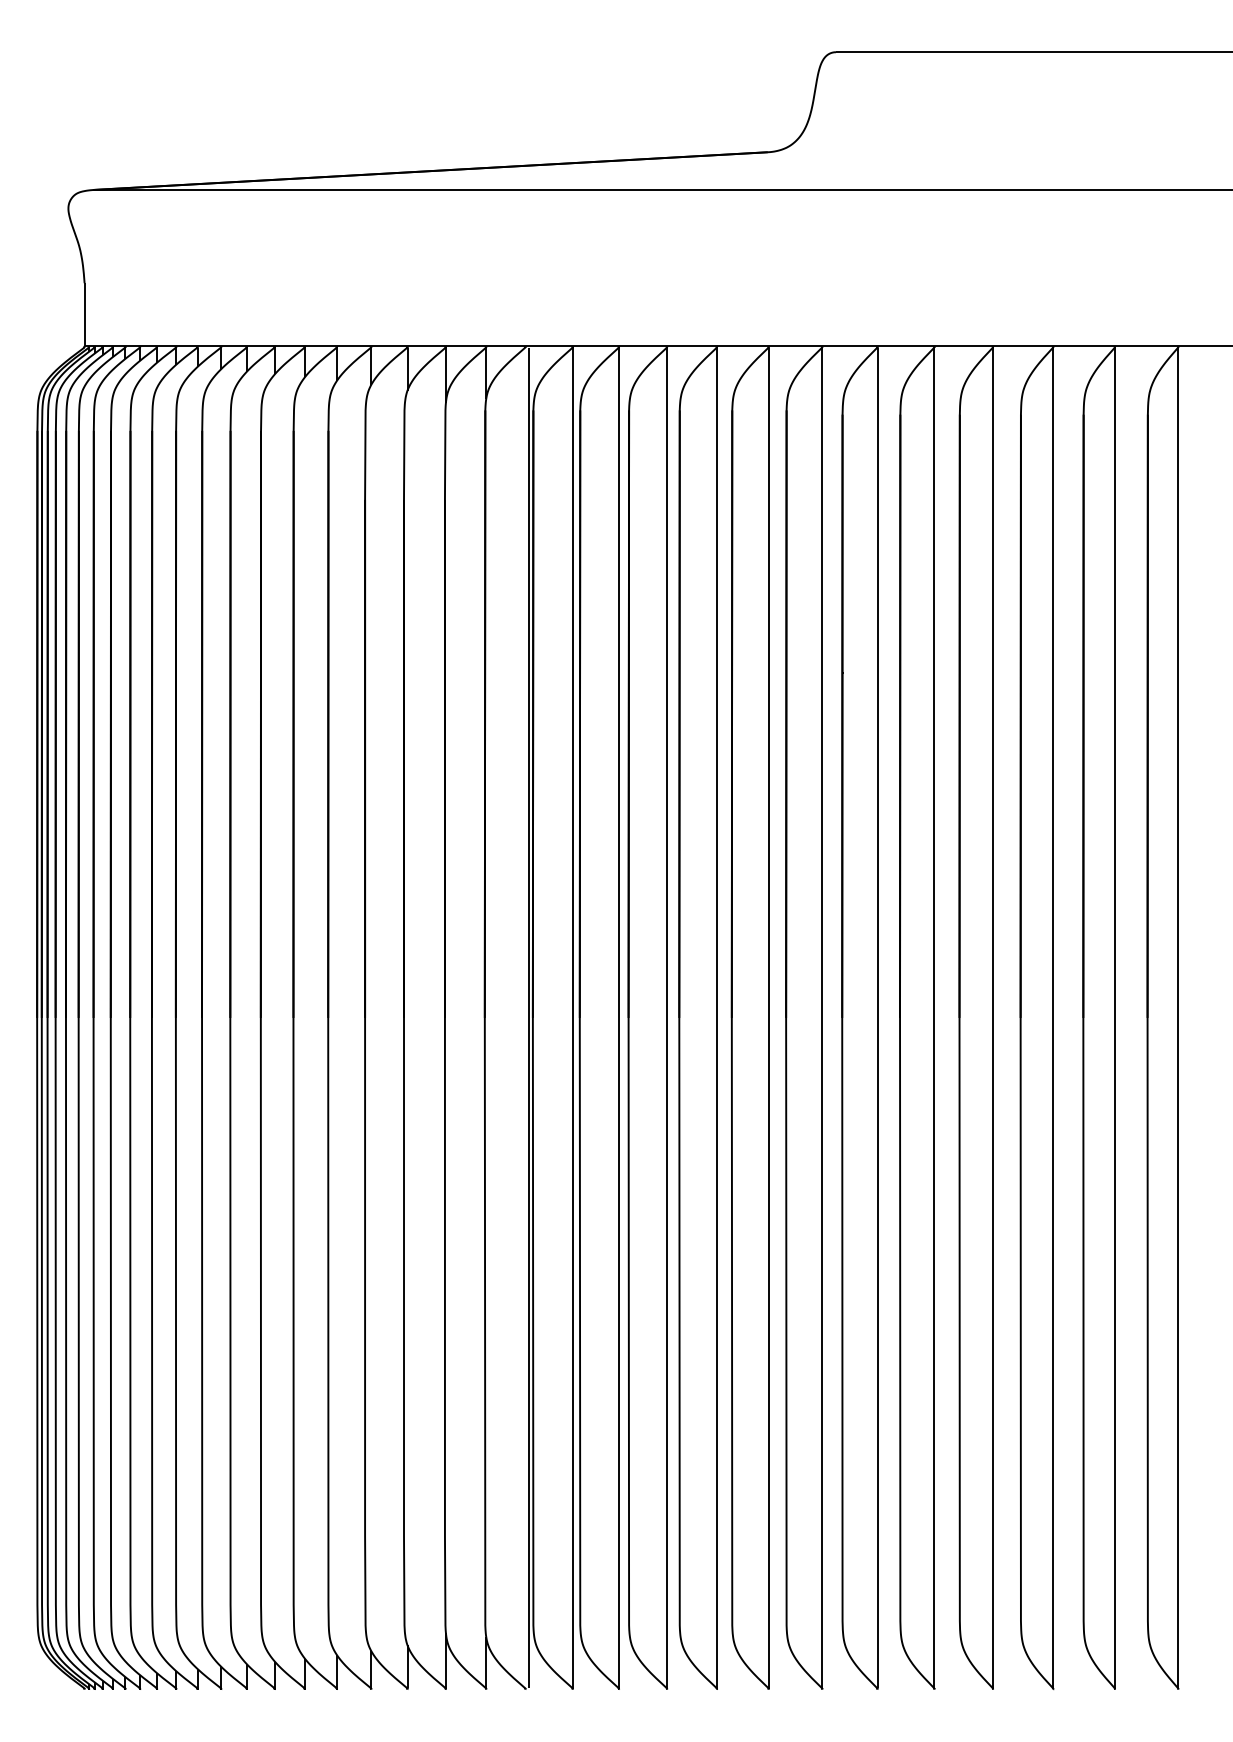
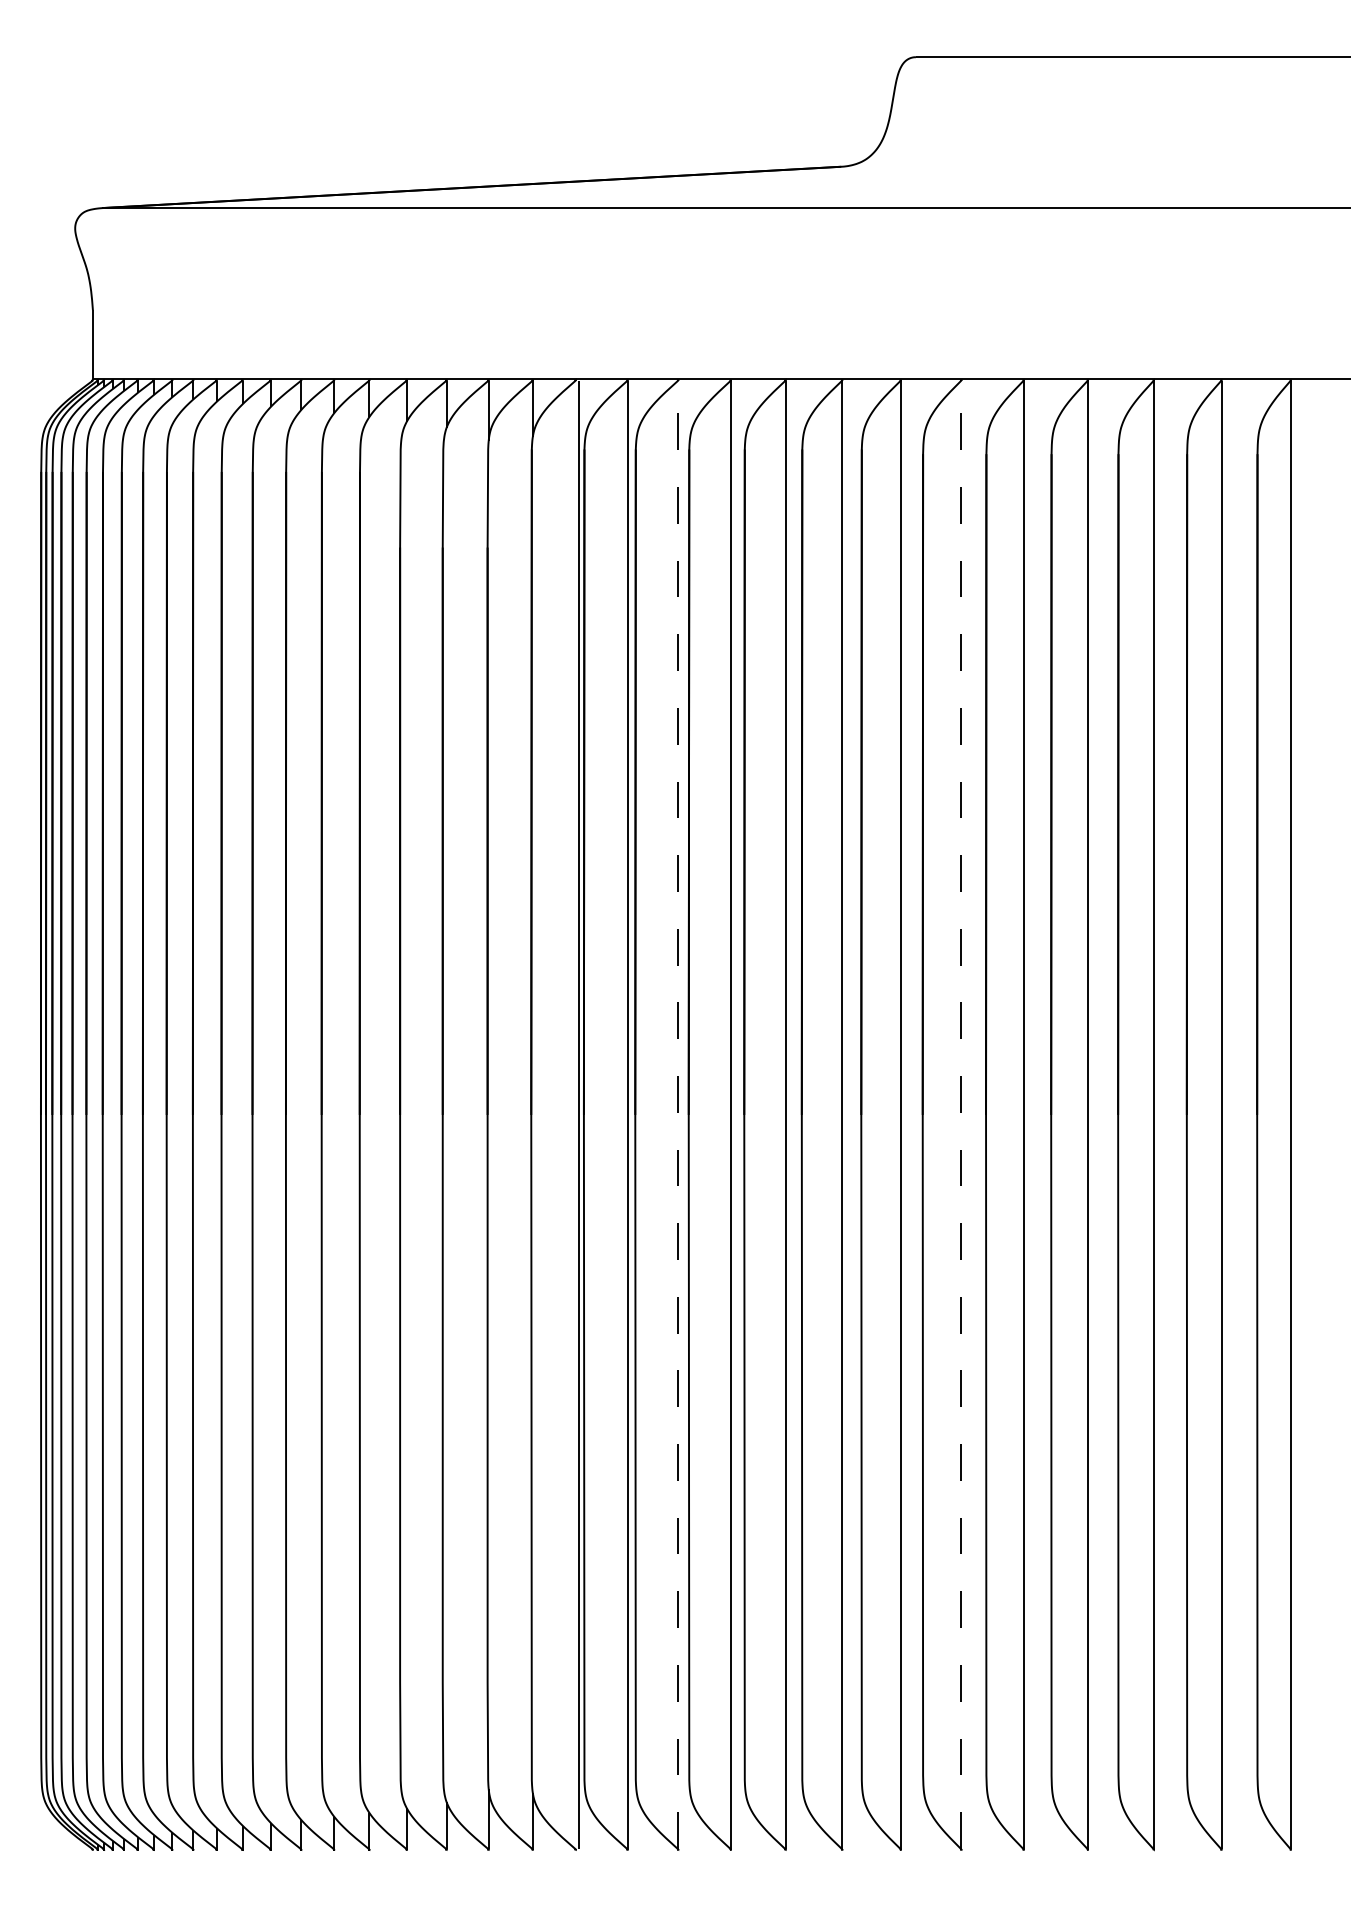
line: (619, 1017) -> (678, 1114), solid -> dashed
line: (877, 1017) -> (961, 1114), solid -> dashed

